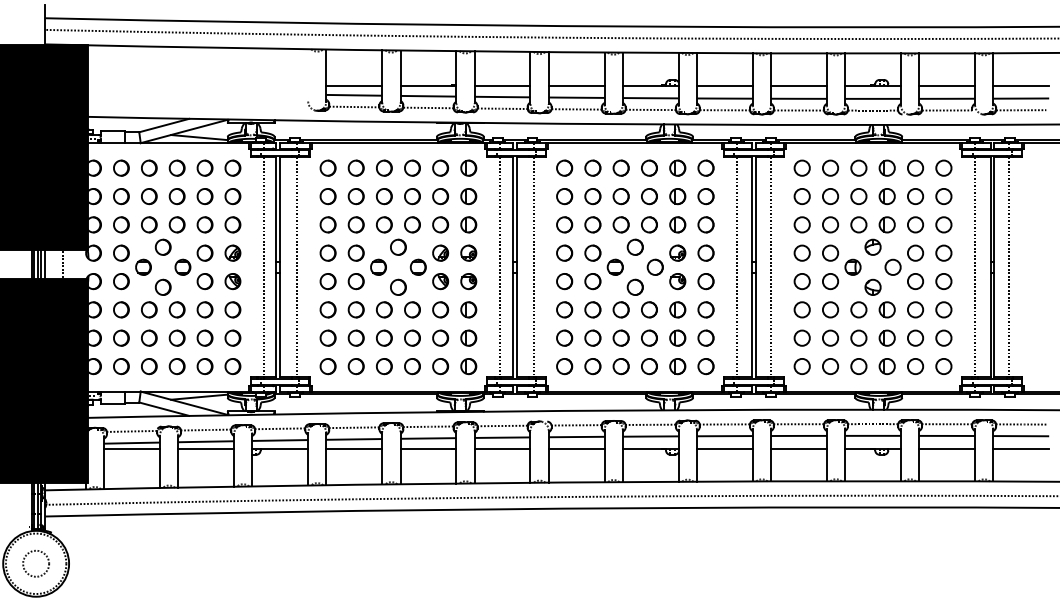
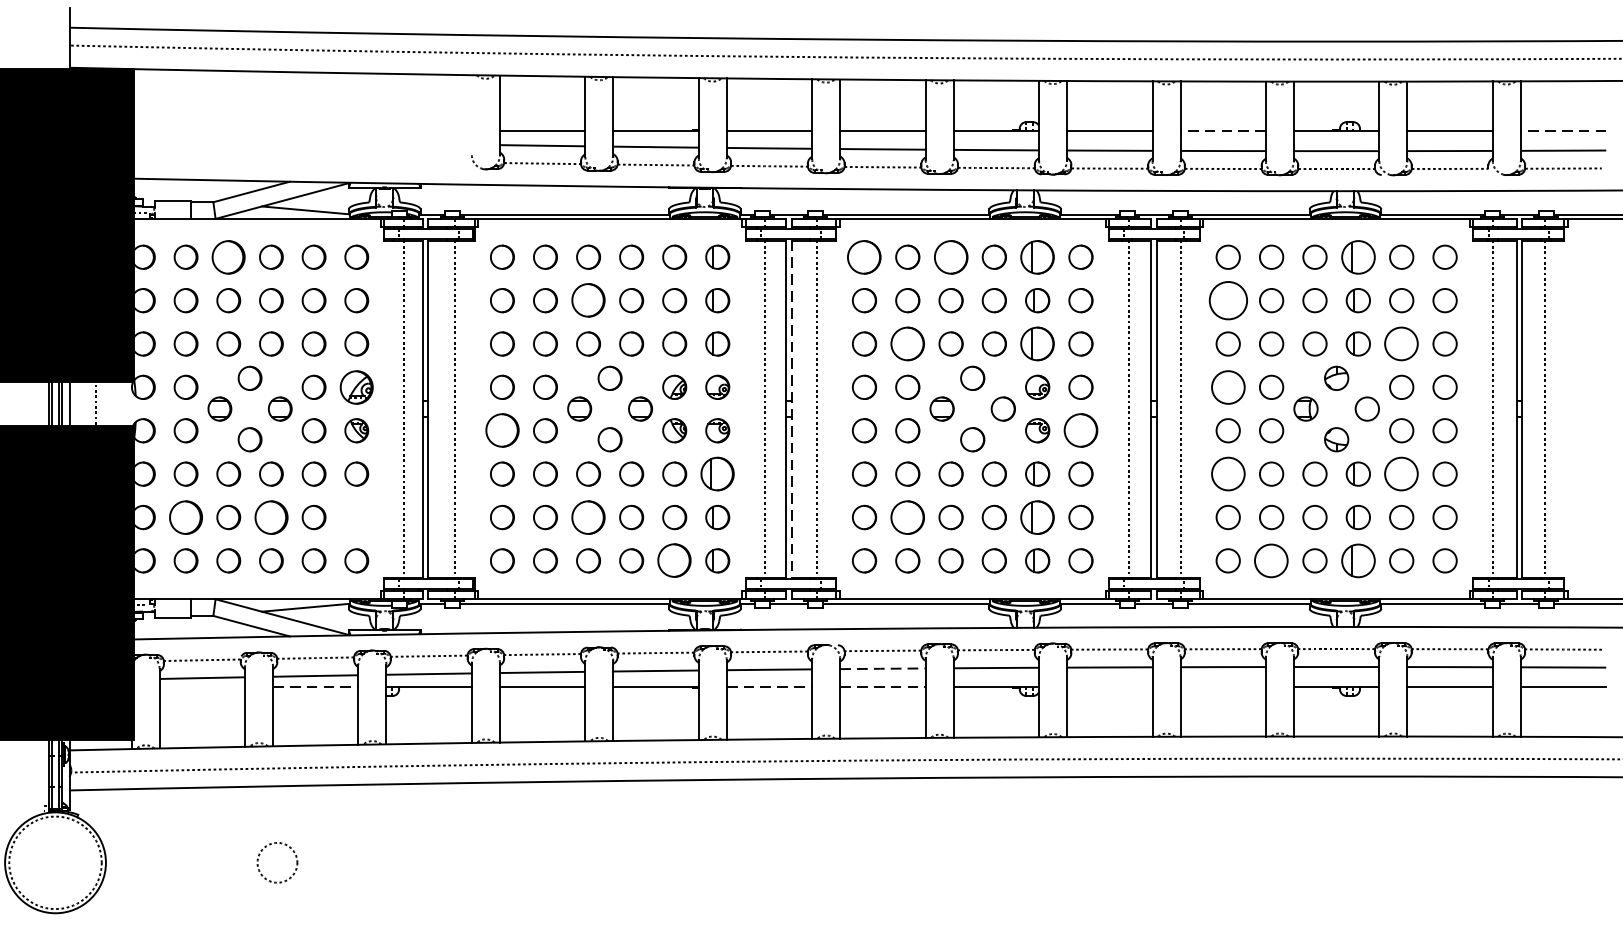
line: (798, 85) -> (1222, 130), solid -> dashed
line: (1021, 85) -> (1563, 130), solid -> dashed
part: (149, 167) -> (229, 256), size x1.4
circle: (564, 167) -> (864, 256), size x1.4
circle: (620, 167) -> (950, 256), size x1.4
part: (677, 167) -> (1037, 256), size x1.4
part: (886, 167) -> (1357, 256), size x1.4
part: (384, 196) -> (588, 300), size x1.4
circle: (801, 196) -> (1227, 300), size x1.6
circle: (592, 224) -> (907, 343), size x1.4
part: (677, 224) -> (1037, 343), size x1.4
circle: (915, 224) -> (1401, 343), size x1.4
part: (232, 252) -> (356, 386), size x1.4
circle: (801, 252) -> (1227, 386), size x1.4
line: (517, 267) -> (792, 409), solid -> dashed
part: (327, 281) -> (501, 430), size x1.4
circle: (705, 281) -> (1080, 430), size x1.4
part: (468, 309) -> (717, 473), size x1.4
circle: (801, 309) -> (1227, 473), size x1.4
circle: (915, 309) -> (1401, 473), size x1.4
part: (121, 337) -> (186, 516), size x1.4
part: (176, 337) -> (270, 516), size x1.4
part: (232, 337) -> (356, 516), removed
part: (384, 337) -> (588, 516), size x1.4
circle: (592, 337) -> (907, 516), size x1.4
part: (677, 337) -> (1037, 516), size x1.4
part: (440, 366) -> (674, 560), size x1.4
circle: (830, 366) -> (1271, 560), size x1.4
part: (886, 366) -> (1357, 560), size x1.4
line: (576, 437) -> (882, 669), solid -> dashed
line: (131, 448) -> (201, 686), removed
line: (206, 448) -> (316, 686), solid -> dashed
line: (502, 448) -> (769, 686), solid -> dashed
line: (576, 448) -> (882, 686), solid -> dashed
line: (724, 448) -> (1109, 686), removed
line: (798, 448) -> (1222, 686), removed
circle: (35, 563) -> (276, 862), moved

